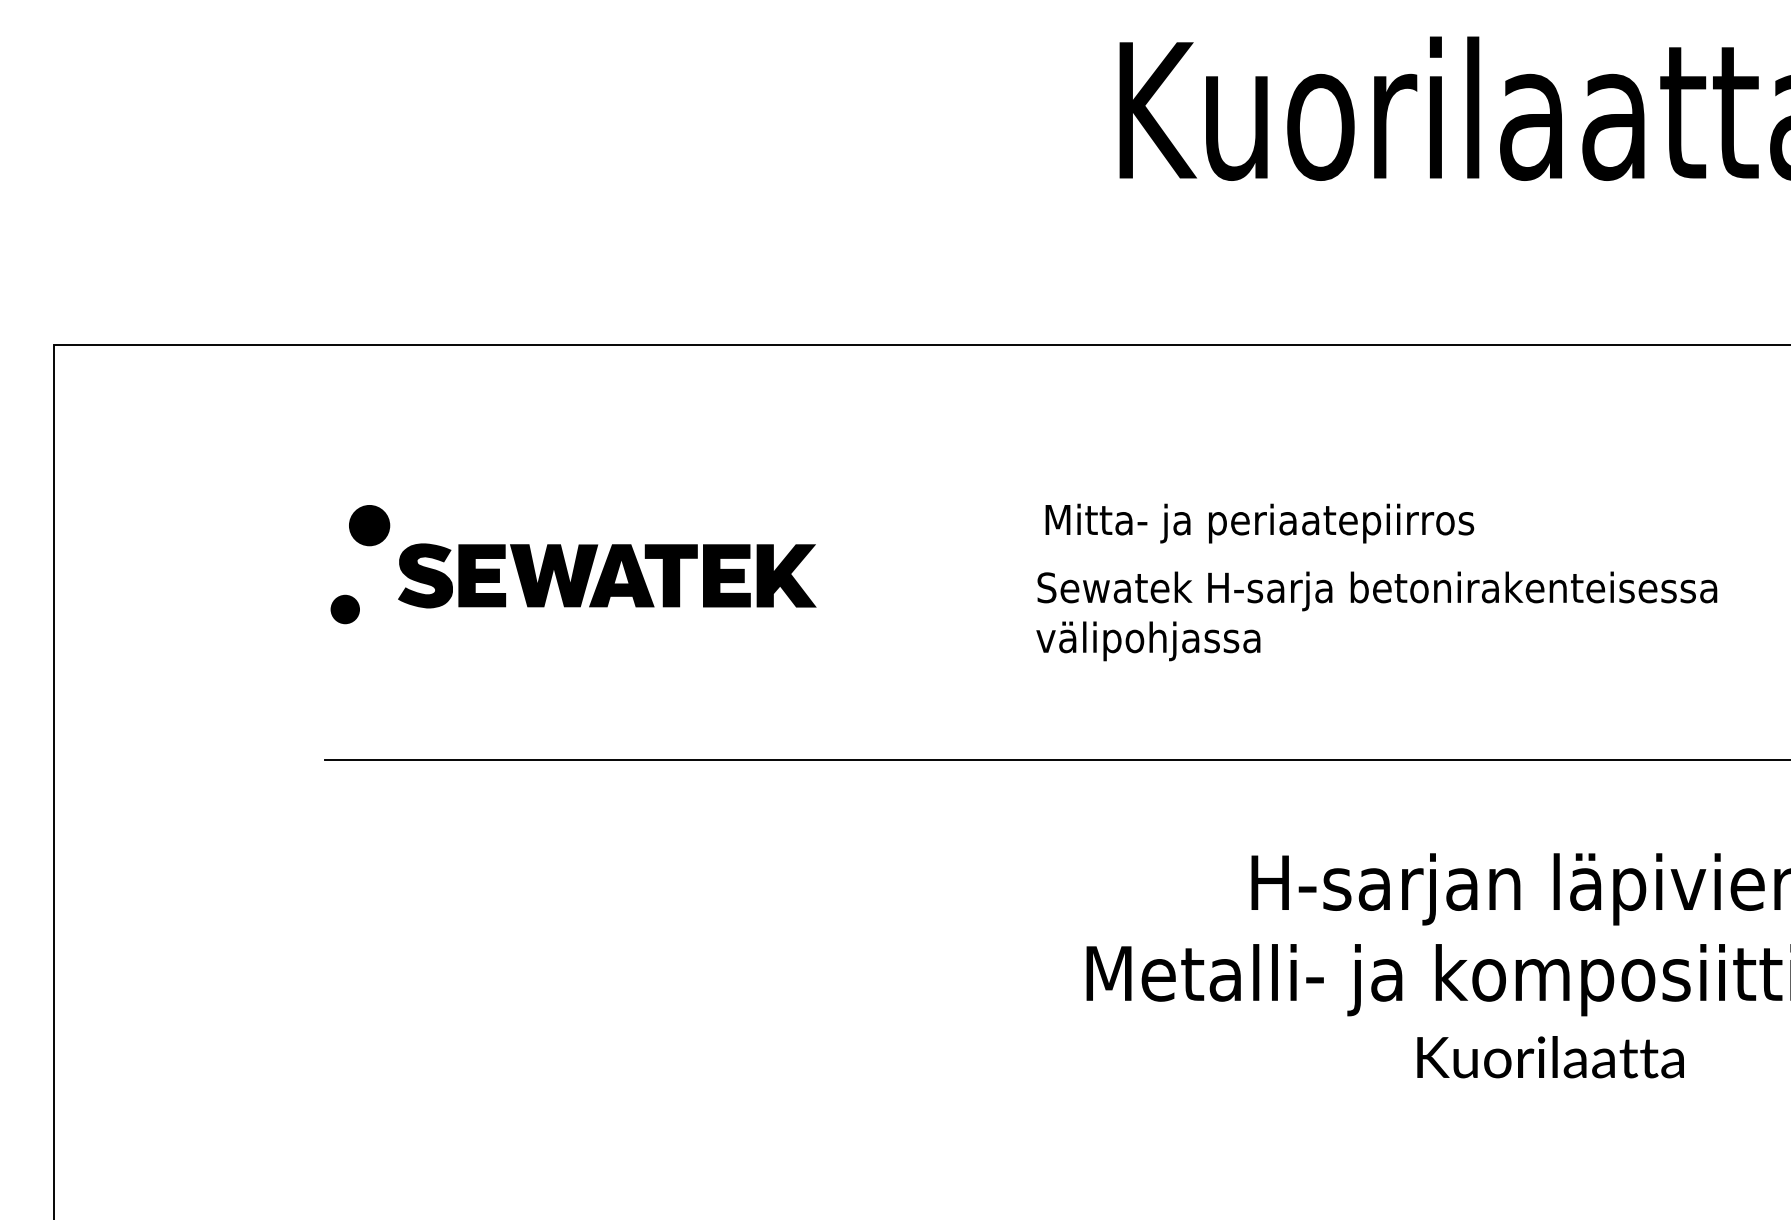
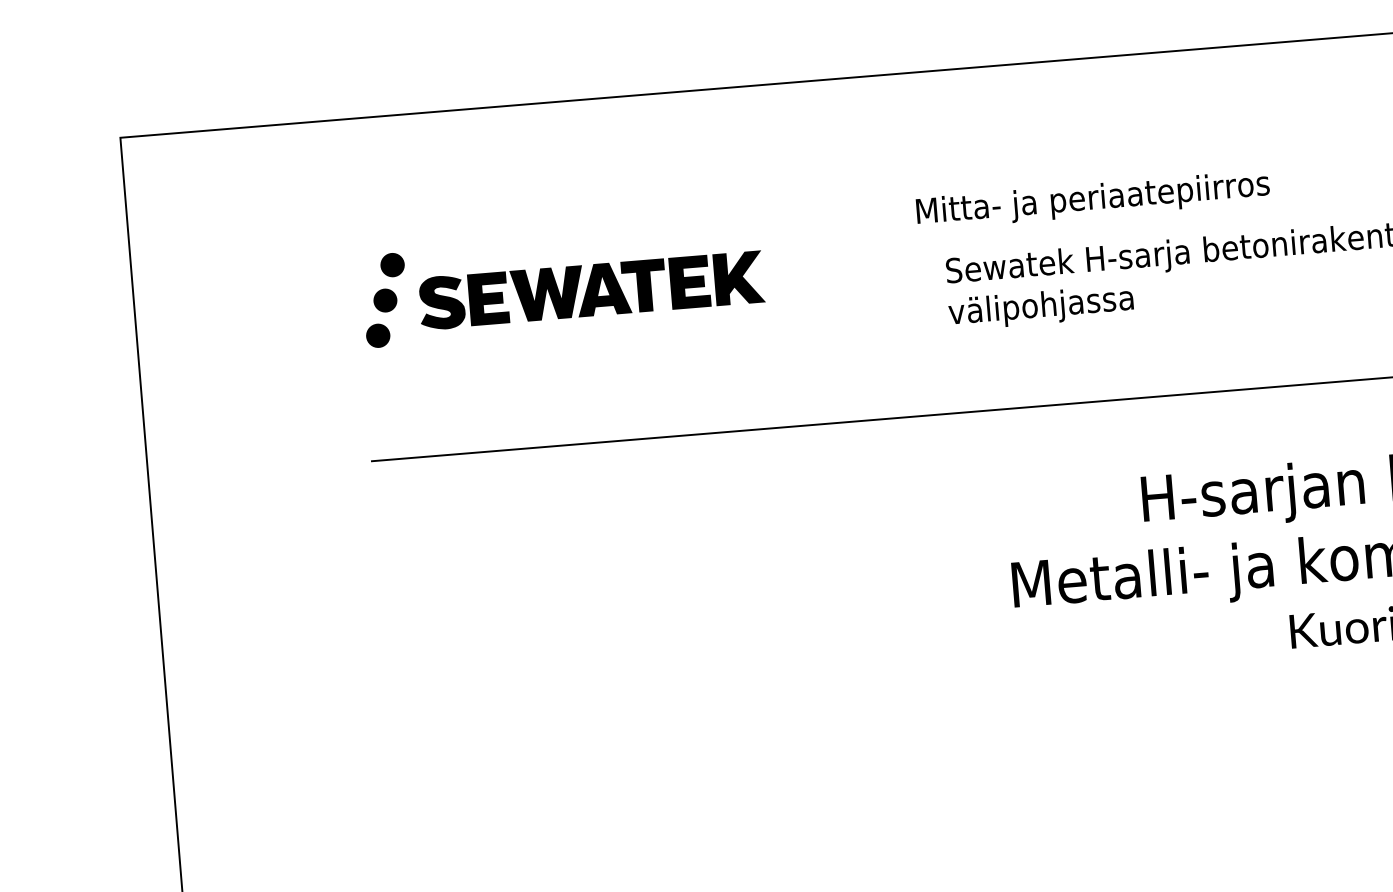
text: (1259, 523) -> (1092, 200), moved
part: (369, 525) -> (392, 265), size x0.71
fill: (357, 567) -> (385, 300), added

